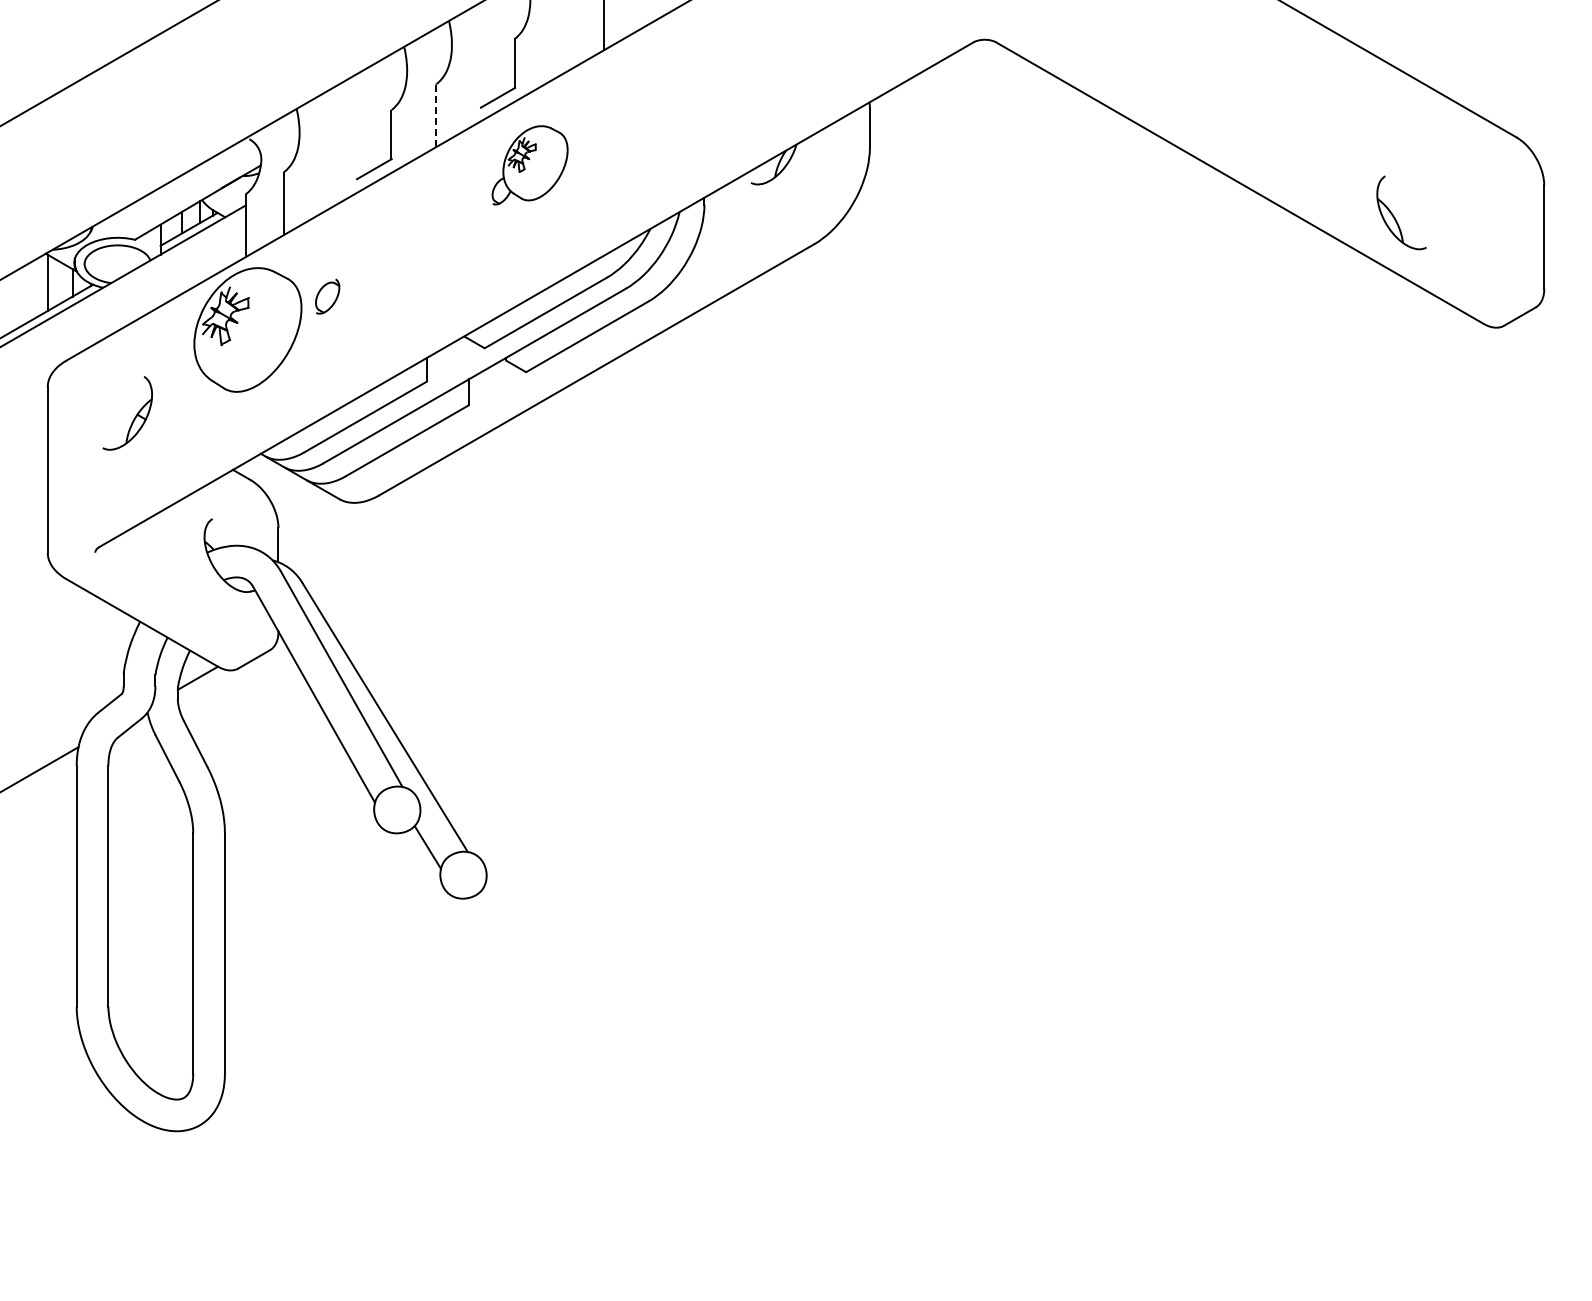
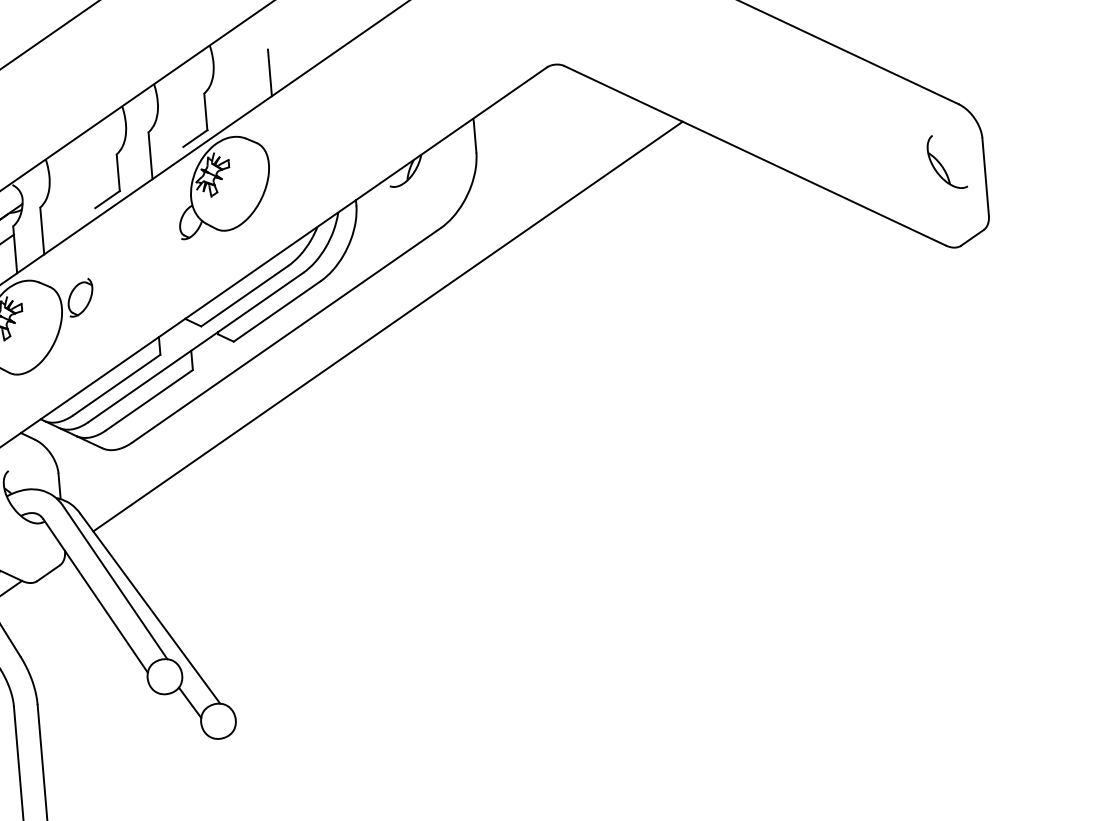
line: (436, 116) -> (150, 156), dashed -> solid
part: (529, 165) -> (223, 187), size x1.67
part: (1395, 217) -> (942, 165), moved
part: (327, 296) -> (80, 297), size x1.43
line: (732, 368) -> (387, 325), added

